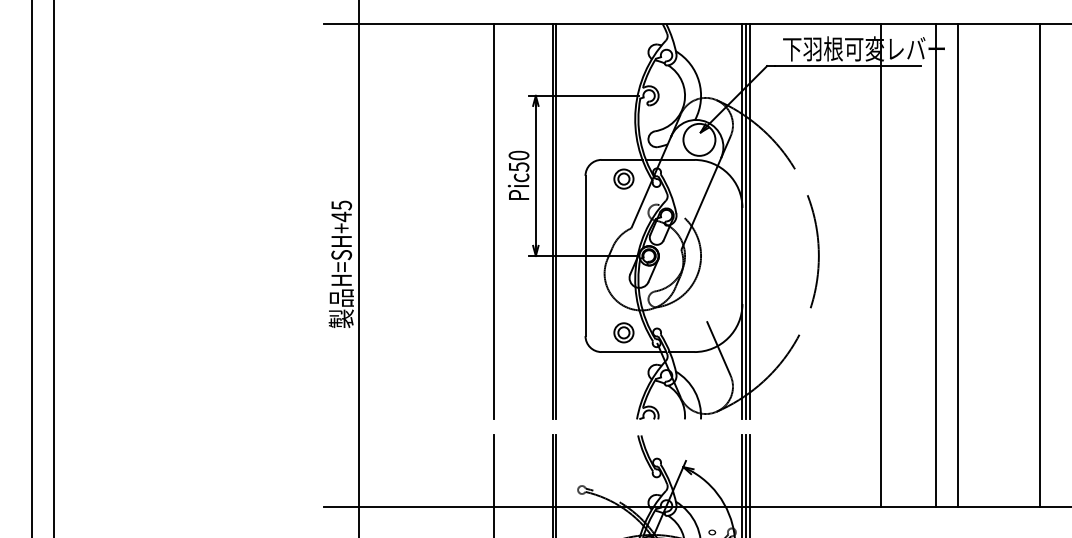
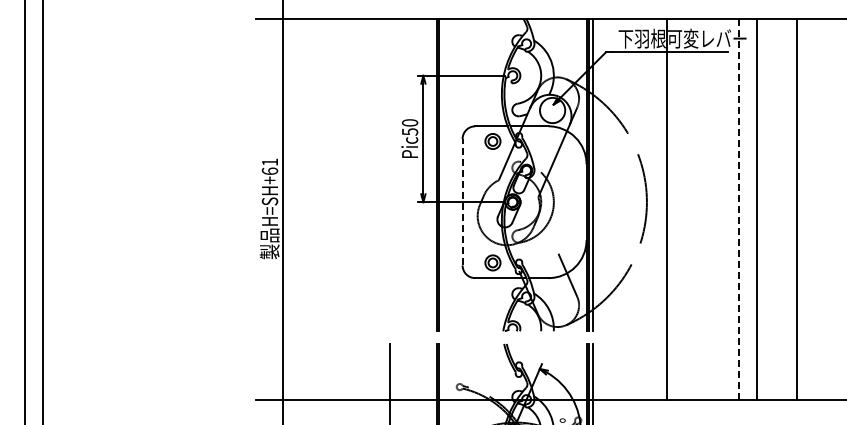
text: (341, 210) -> (269, 166), H=SH+45 -> H=SH+61
line: (494, 222) -> (390, 175), removed
line: (585, 255) -> (462, 201), solid -> dashed
line: (880, 265) -> (666, 209), moved
line: (936, 265) -> (739, 209), solid -> dashed
line: (1039, 265) -> (796, 209), moved

